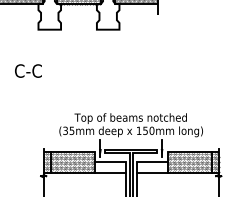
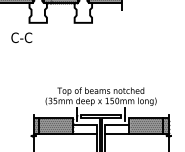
text: (28, 70) -> (21, 37), moved

